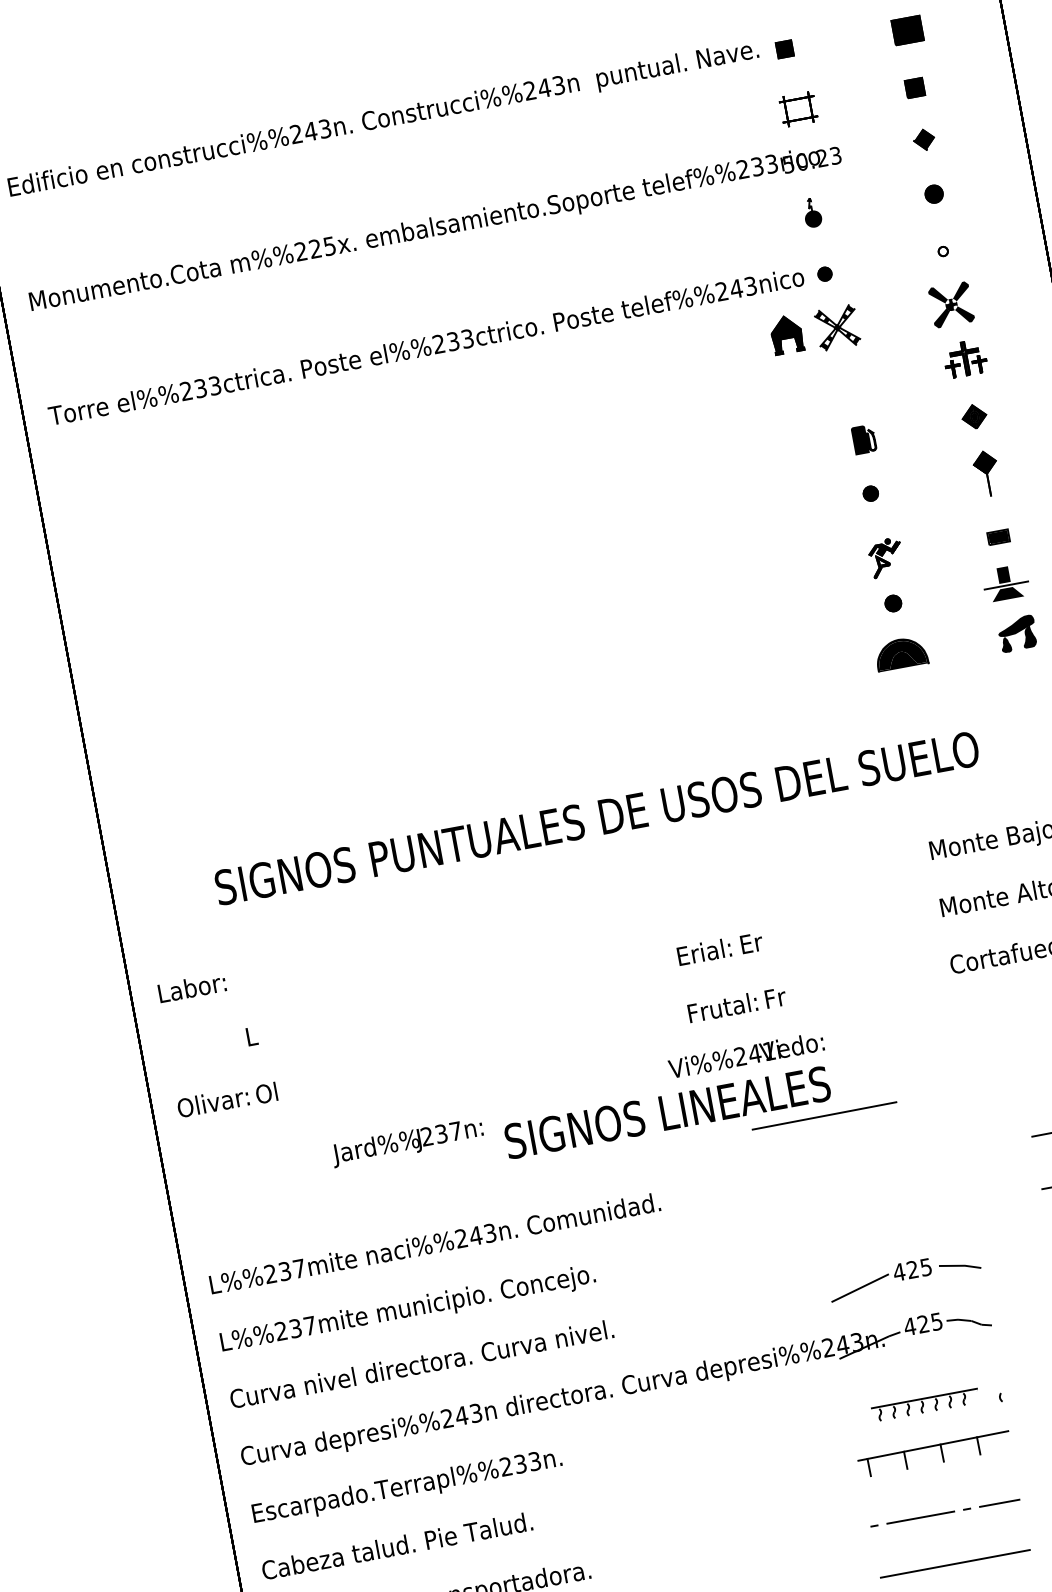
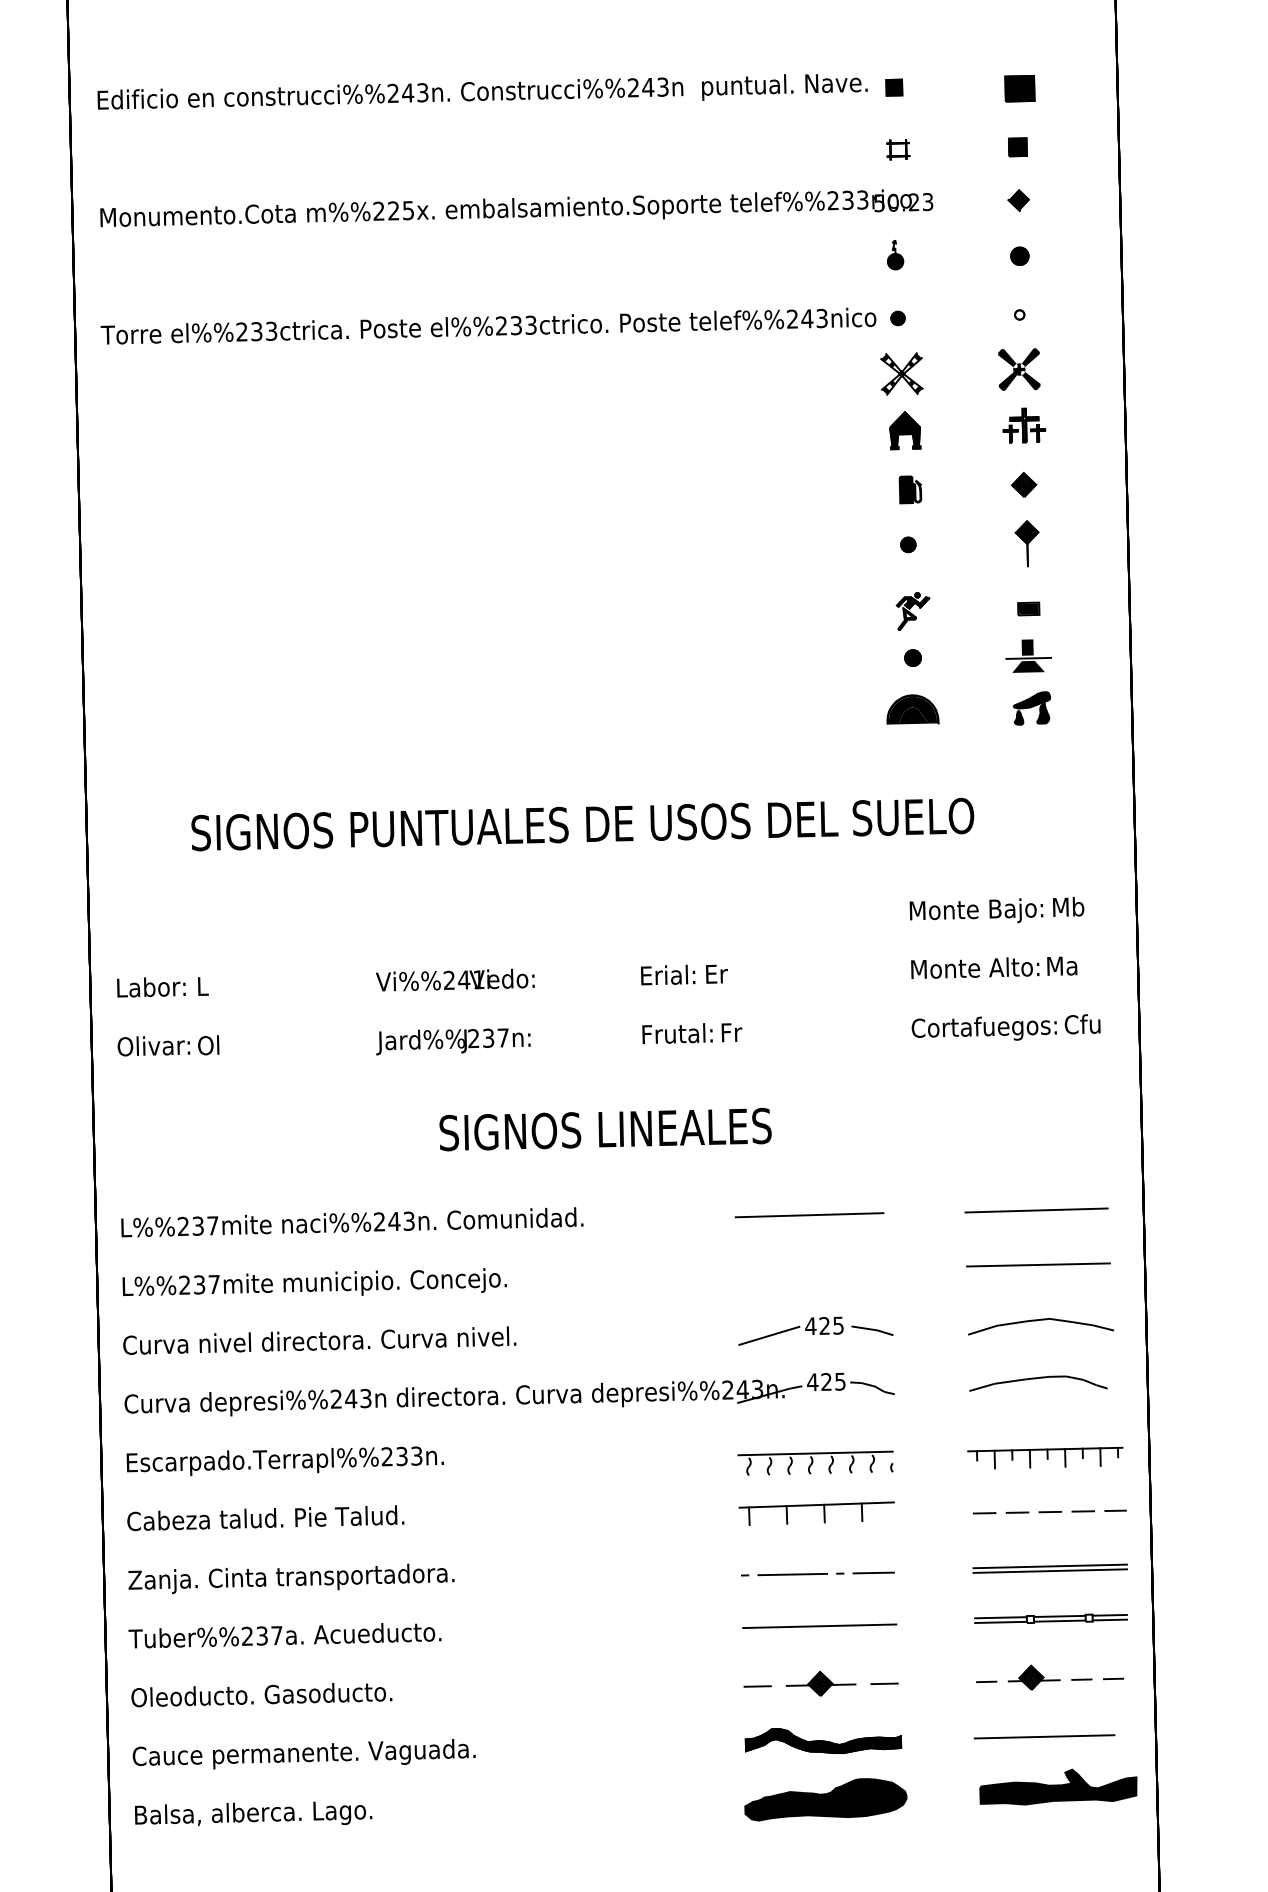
part: (798, 109) -> (898, 149), size x0.62
part: (787, 334) -> (905, 430), moved
text: (192, 988) -> (151, 987), moved
text: (746, 1054) -> (455, 979), moved
line: (824, 1116) -> (809, 1215), moved
text: (407, 1142) -> (453, 1041), moved
part: (925, 1404) -> (815, 1462), size x1.43

